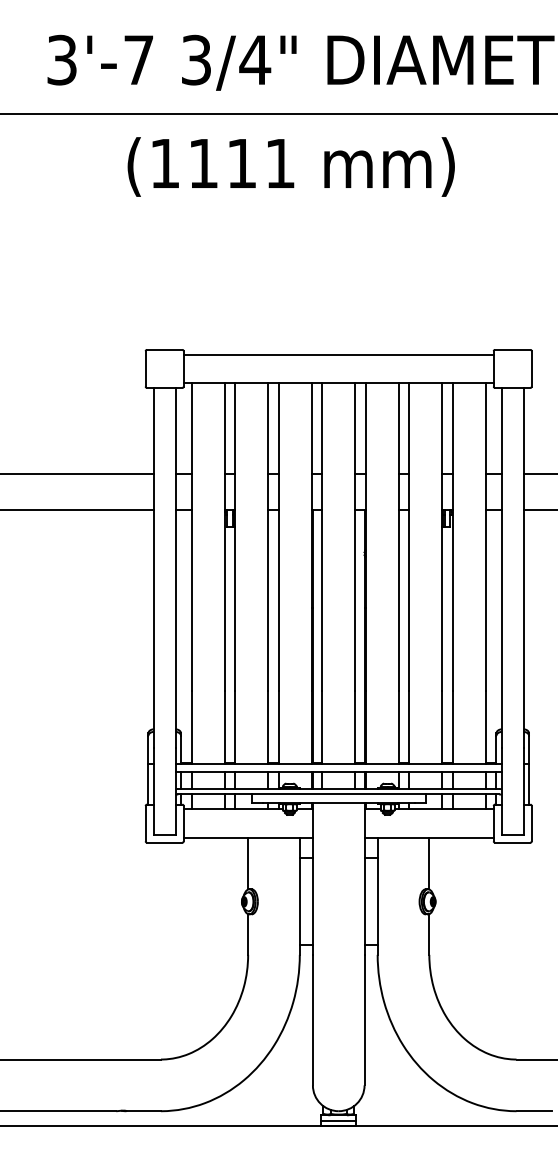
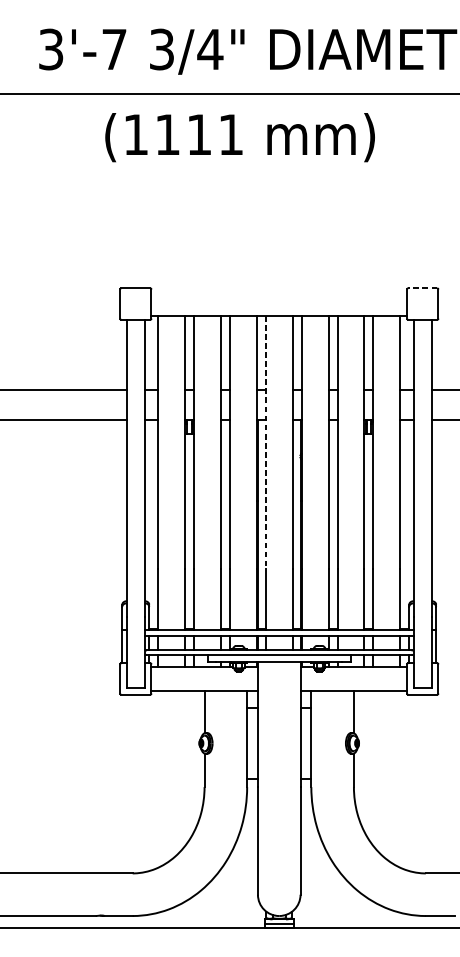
line: (512, 349) -> (422, 288), solid -> dashed
line: (338, 354) -> (279, 292), removed
line: (322, 536) -> (265, 442), solid -> dashed

